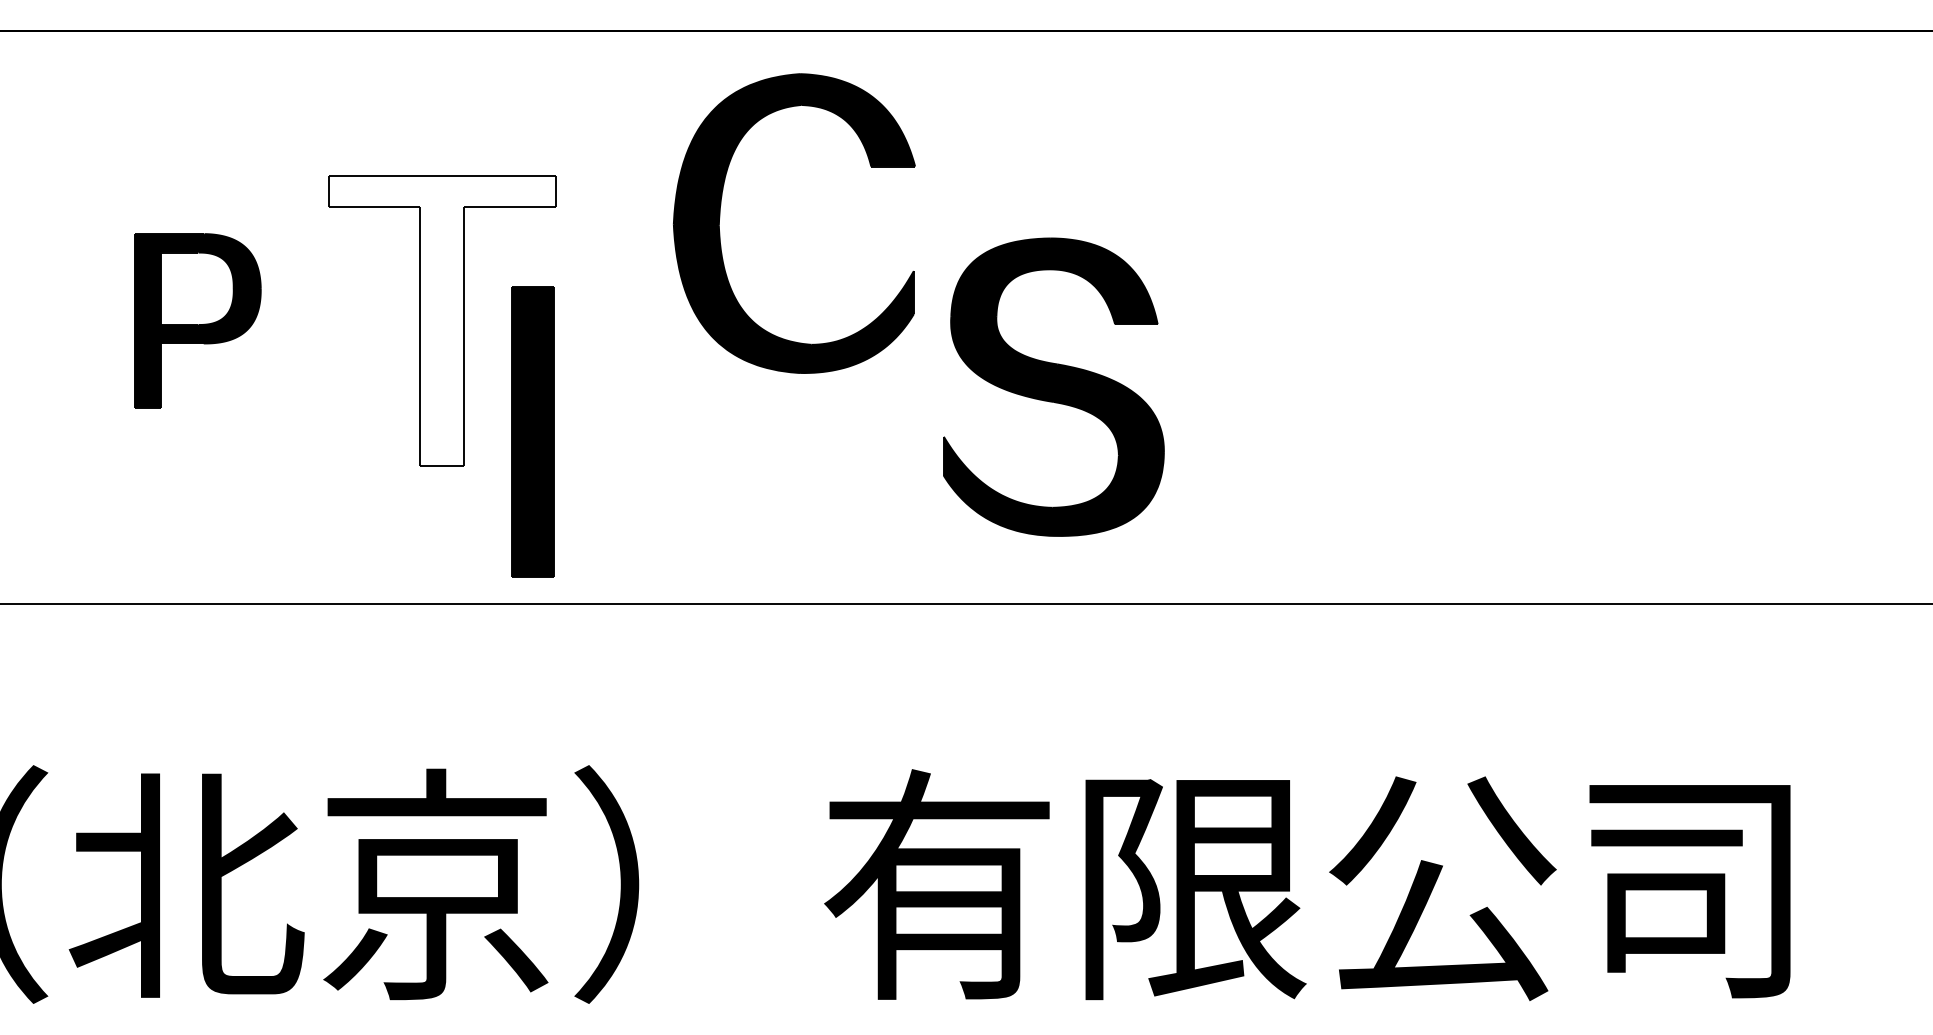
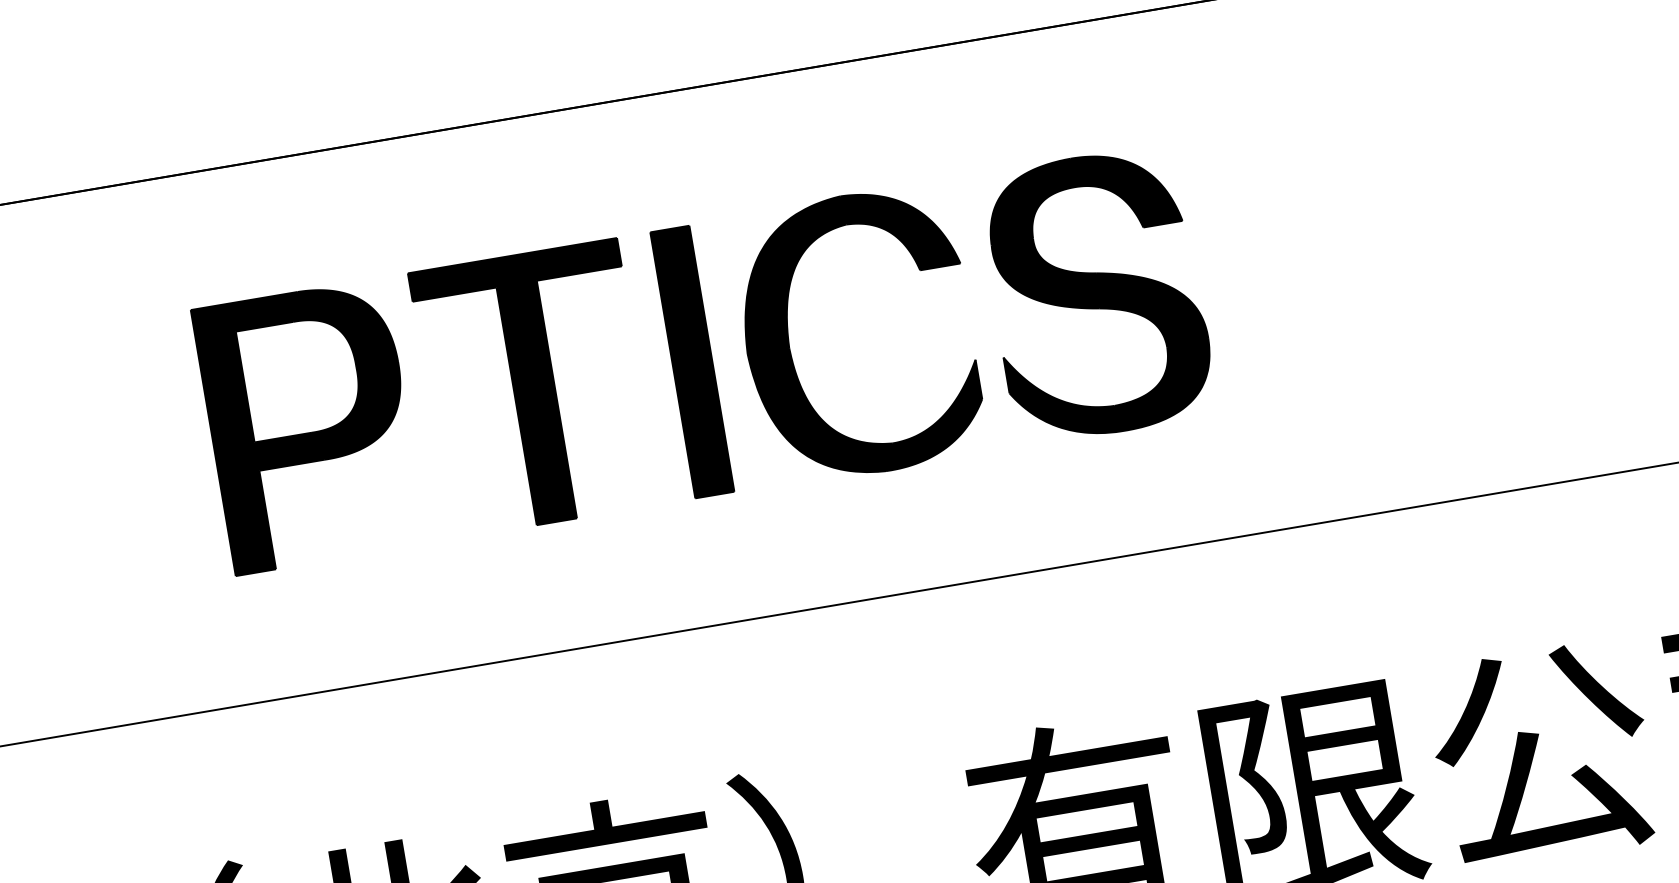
part: (720, 217) -> (789, 340), moved
part: (197, 320) -> (309, 426), size x1.67
fill: (442, 320) -> (534, 388), added
part: (1053, 386) -> (1096, 294), moved
part: (532, 431) -> (691, 361), moved

